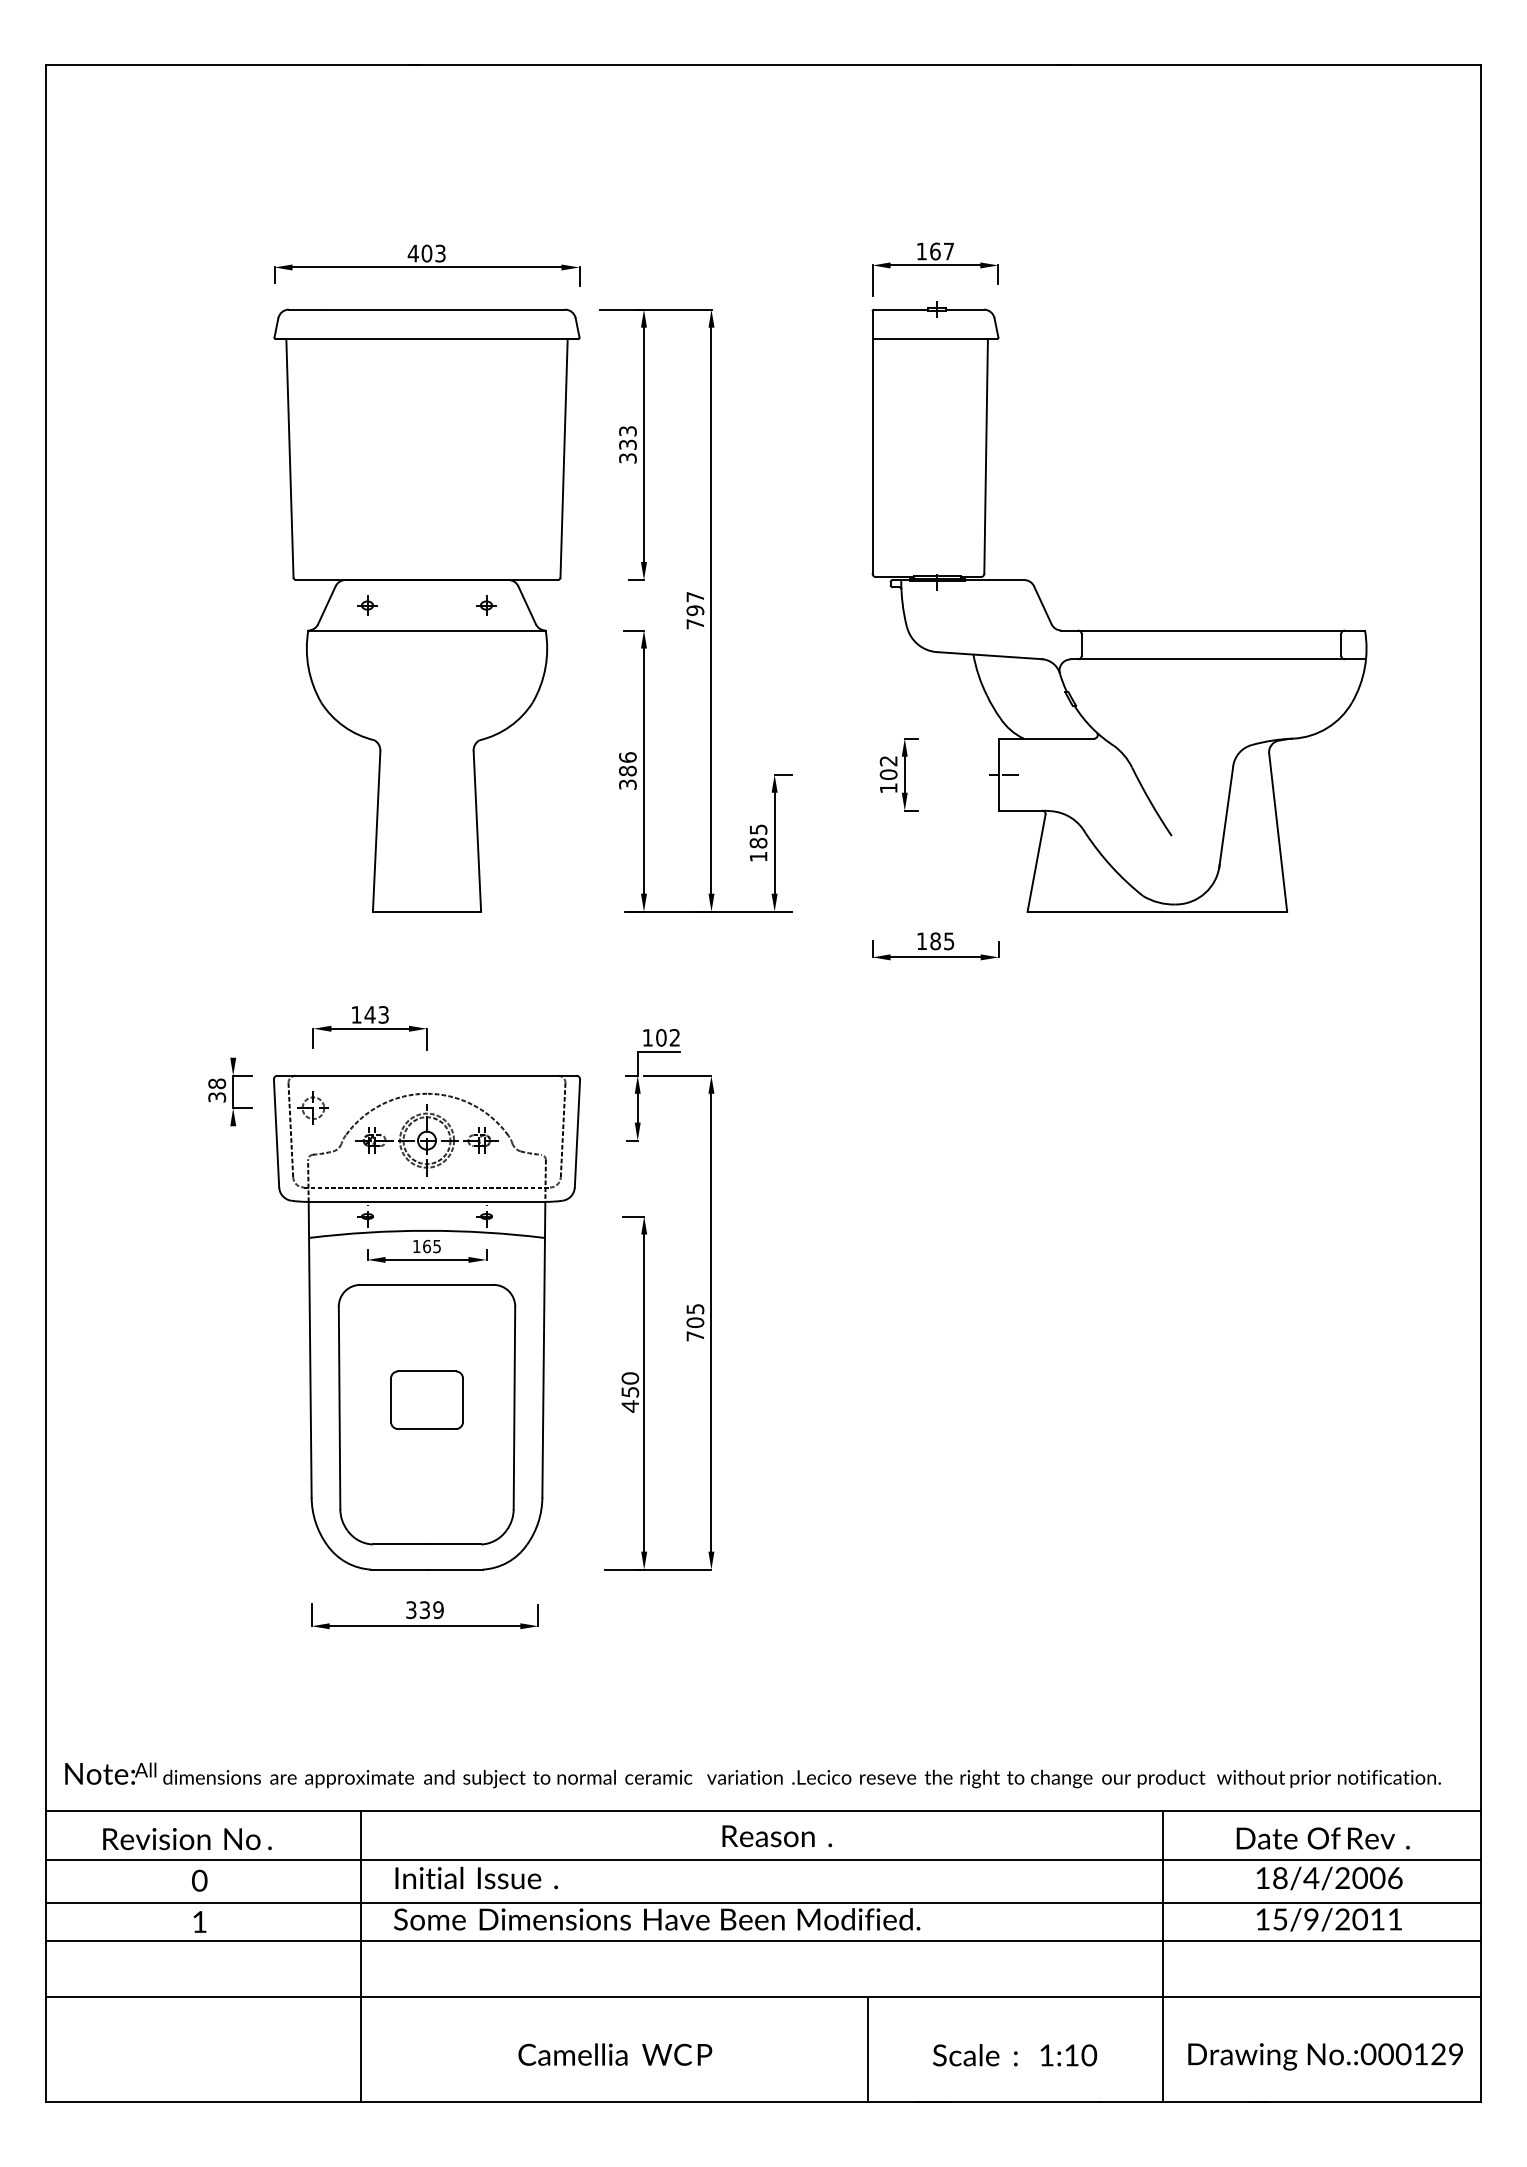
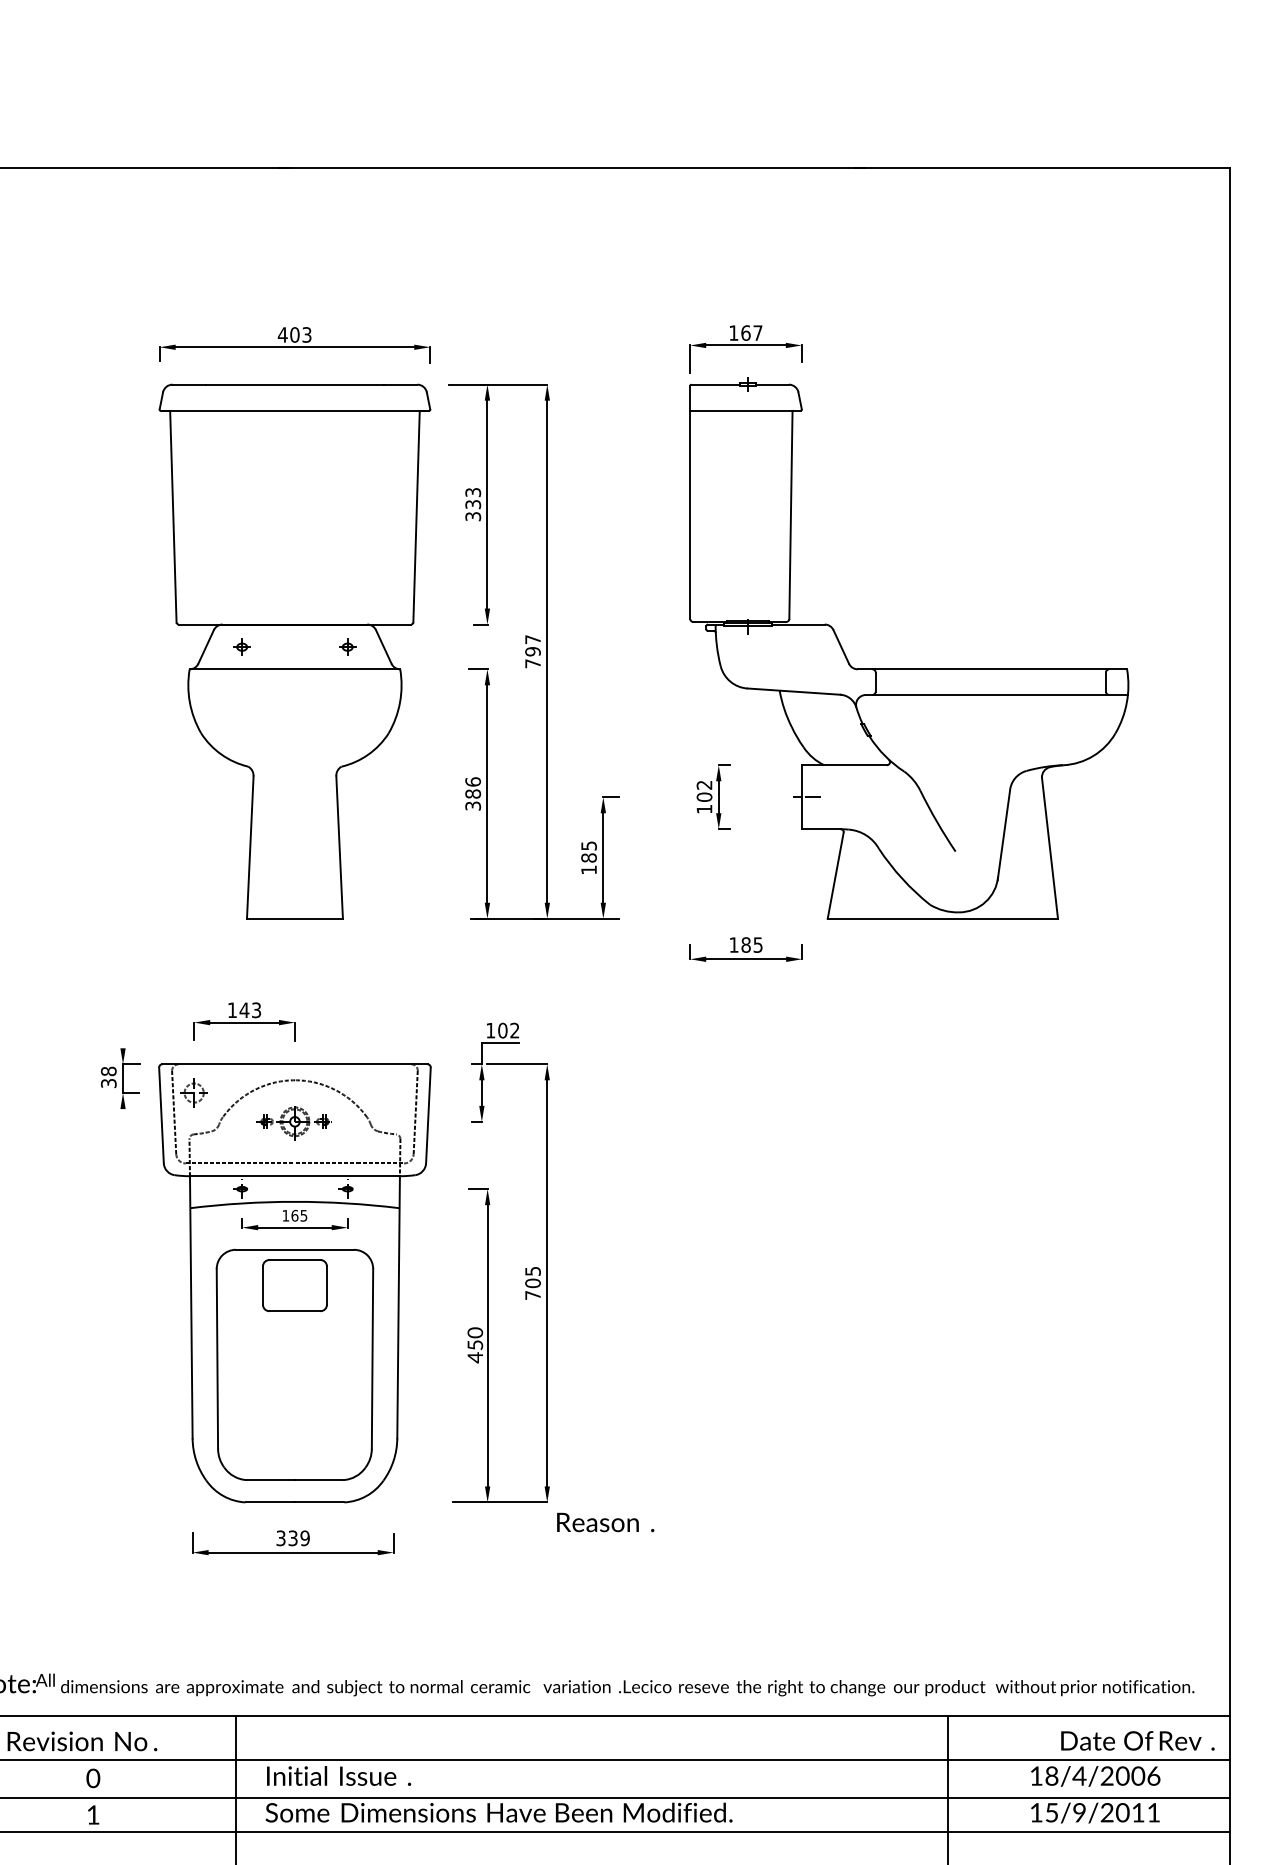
part: (426, 1140) -> (294, 1121), size x0.6
part: (426, 1399) -> (294, 1284), moved
text: (777, 1836) -> (605, 1522), moved
text: (1322, 1838) -> (1137, 1740), moved

